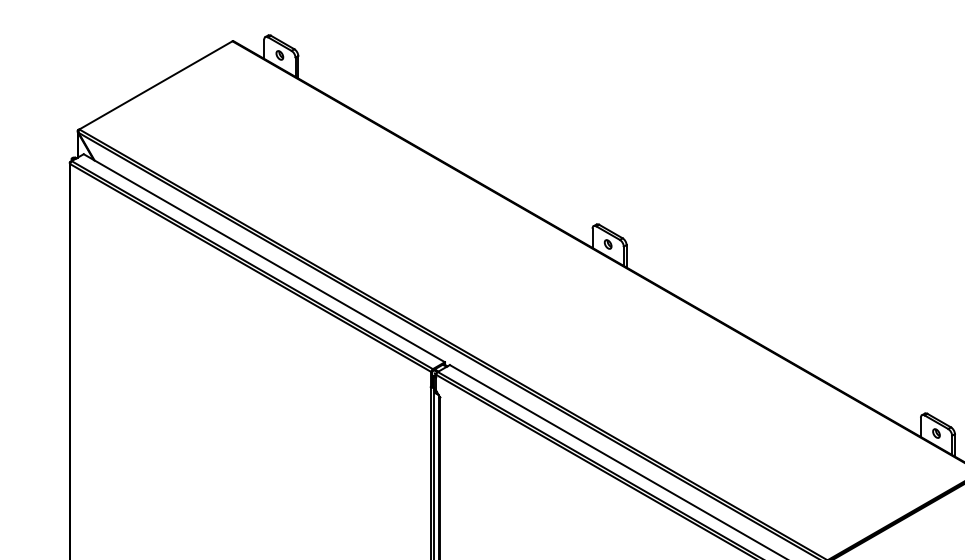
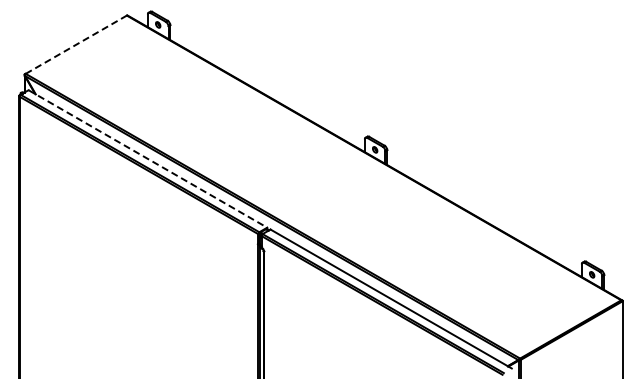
line: (156, 85) -> (76, 44), solid -> dashed
line: (263, 257) -> (147, 158), solid -> dashed

